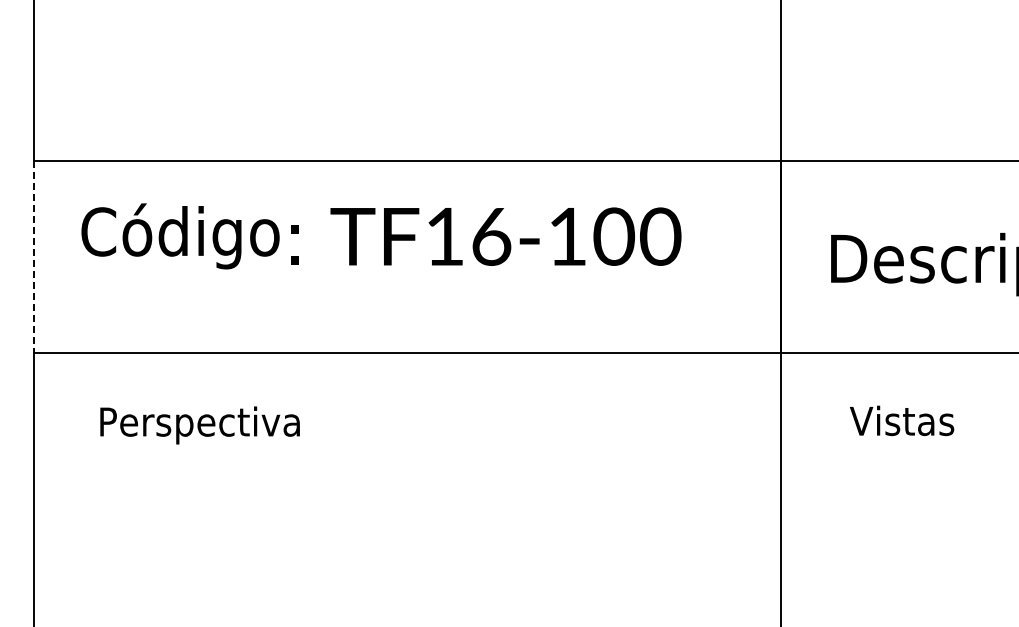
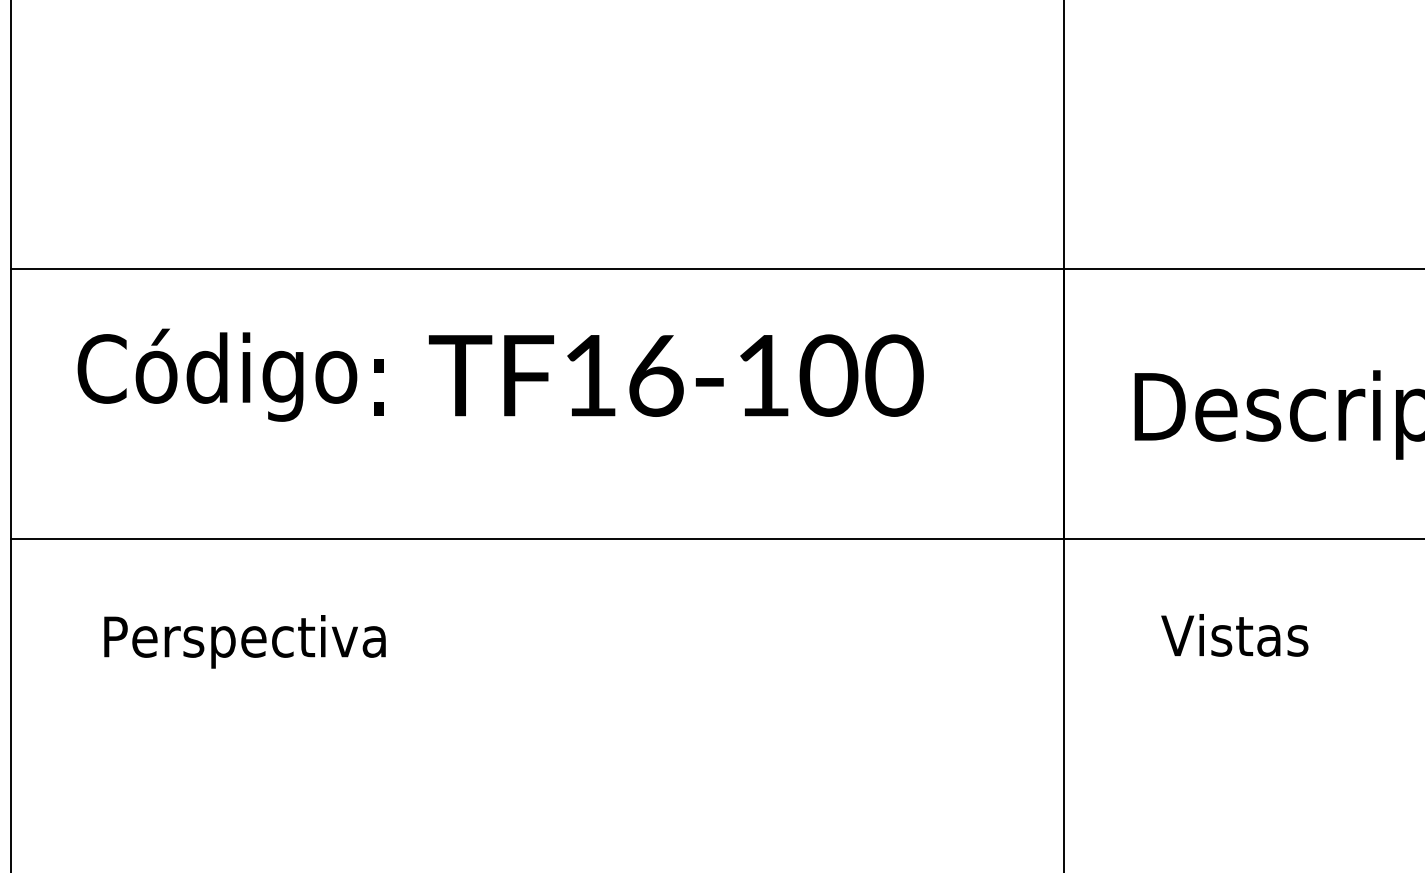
line: (33, 256) -> (10, 403), dashed -> solid

